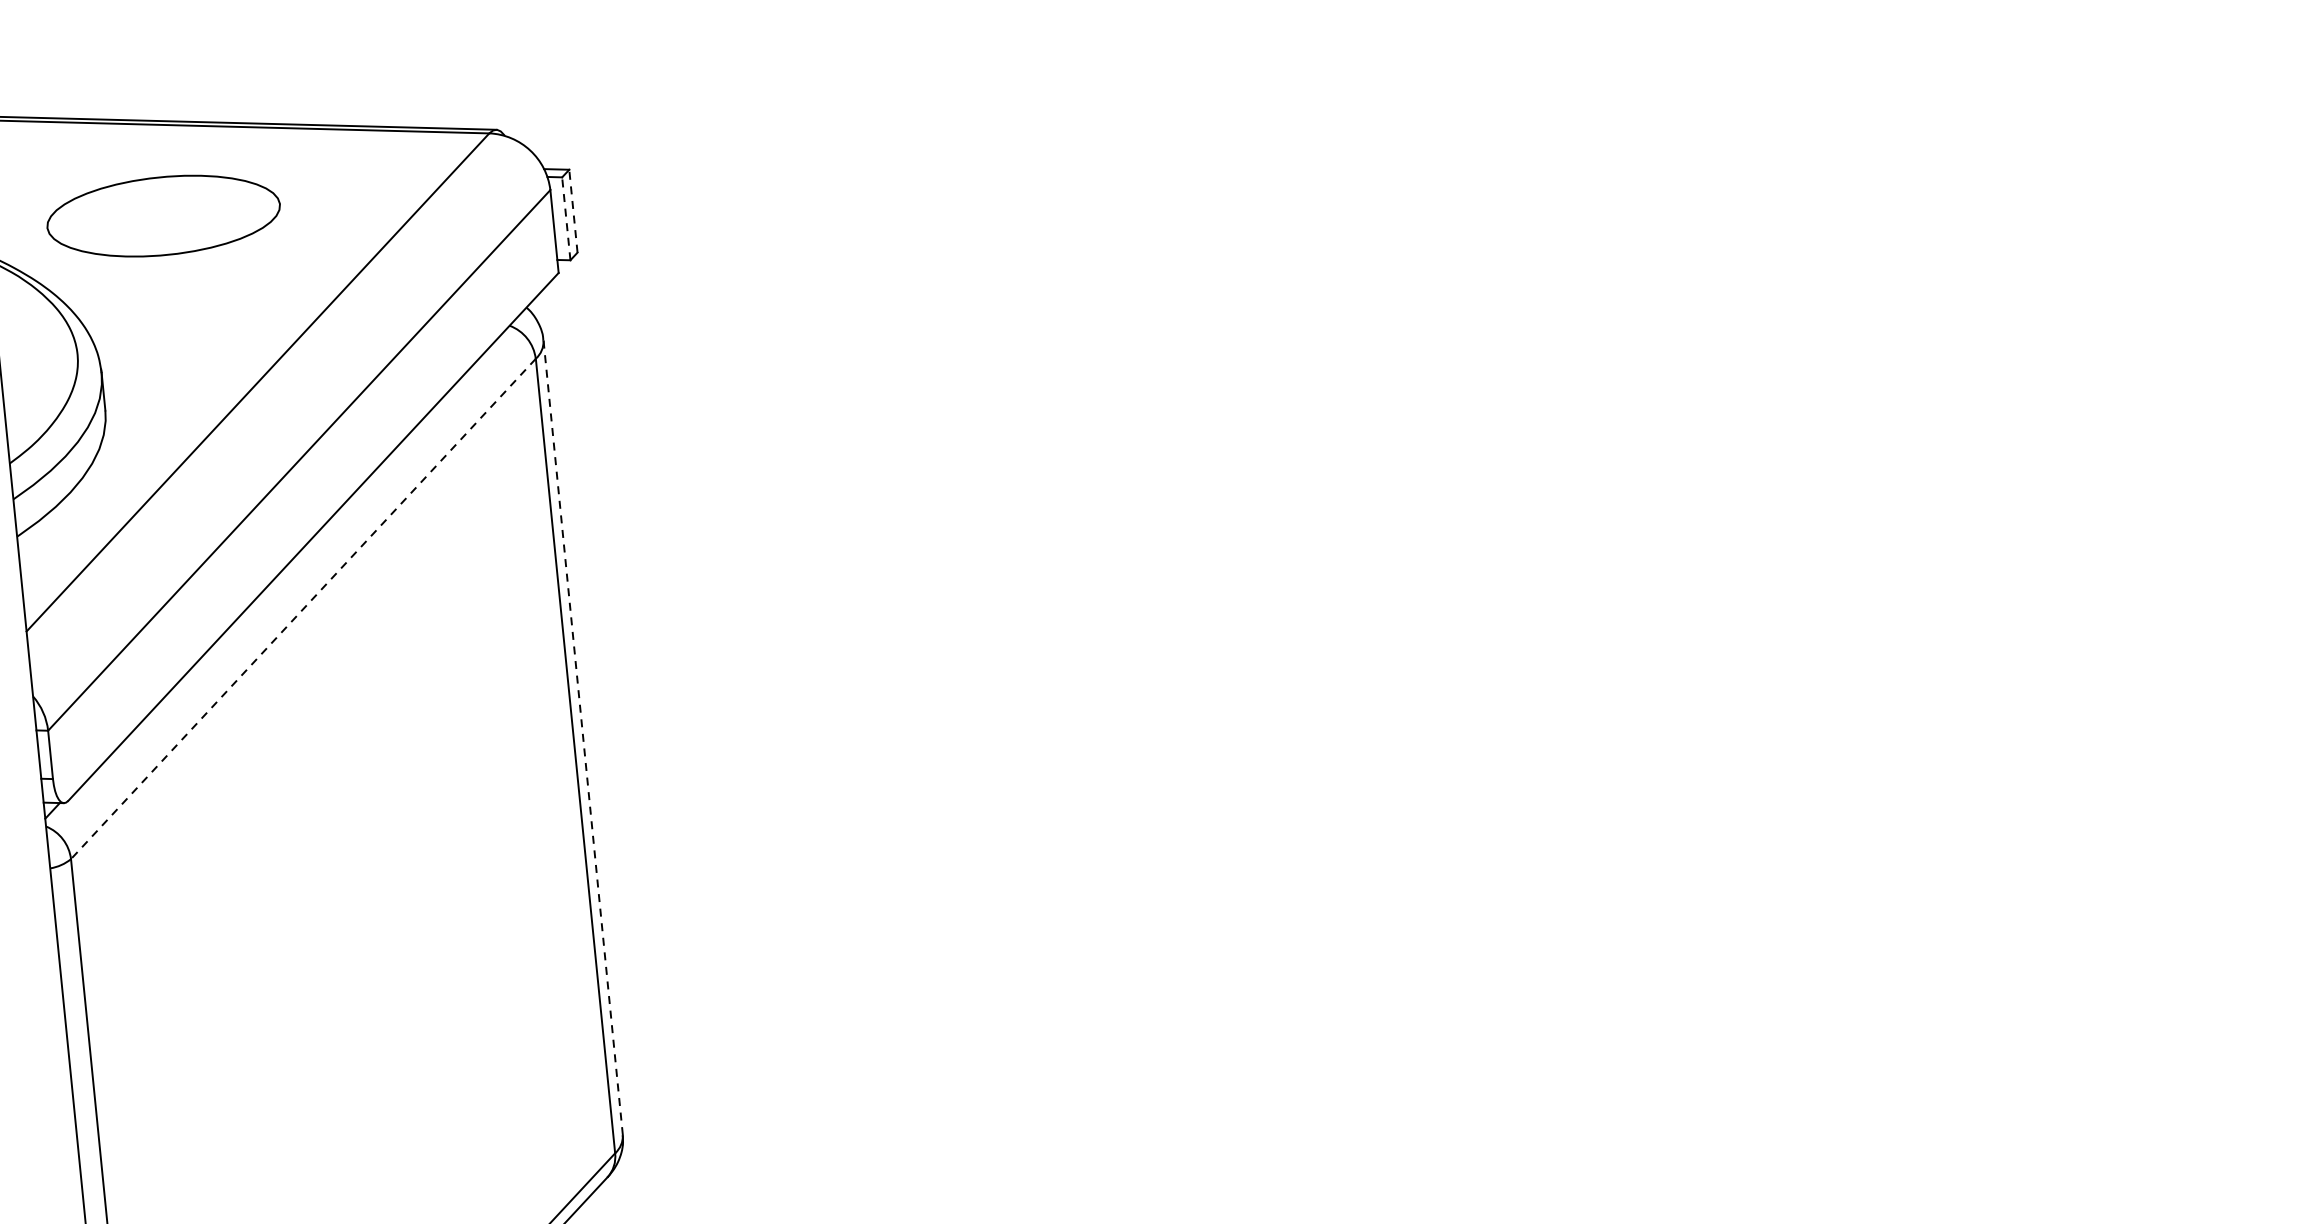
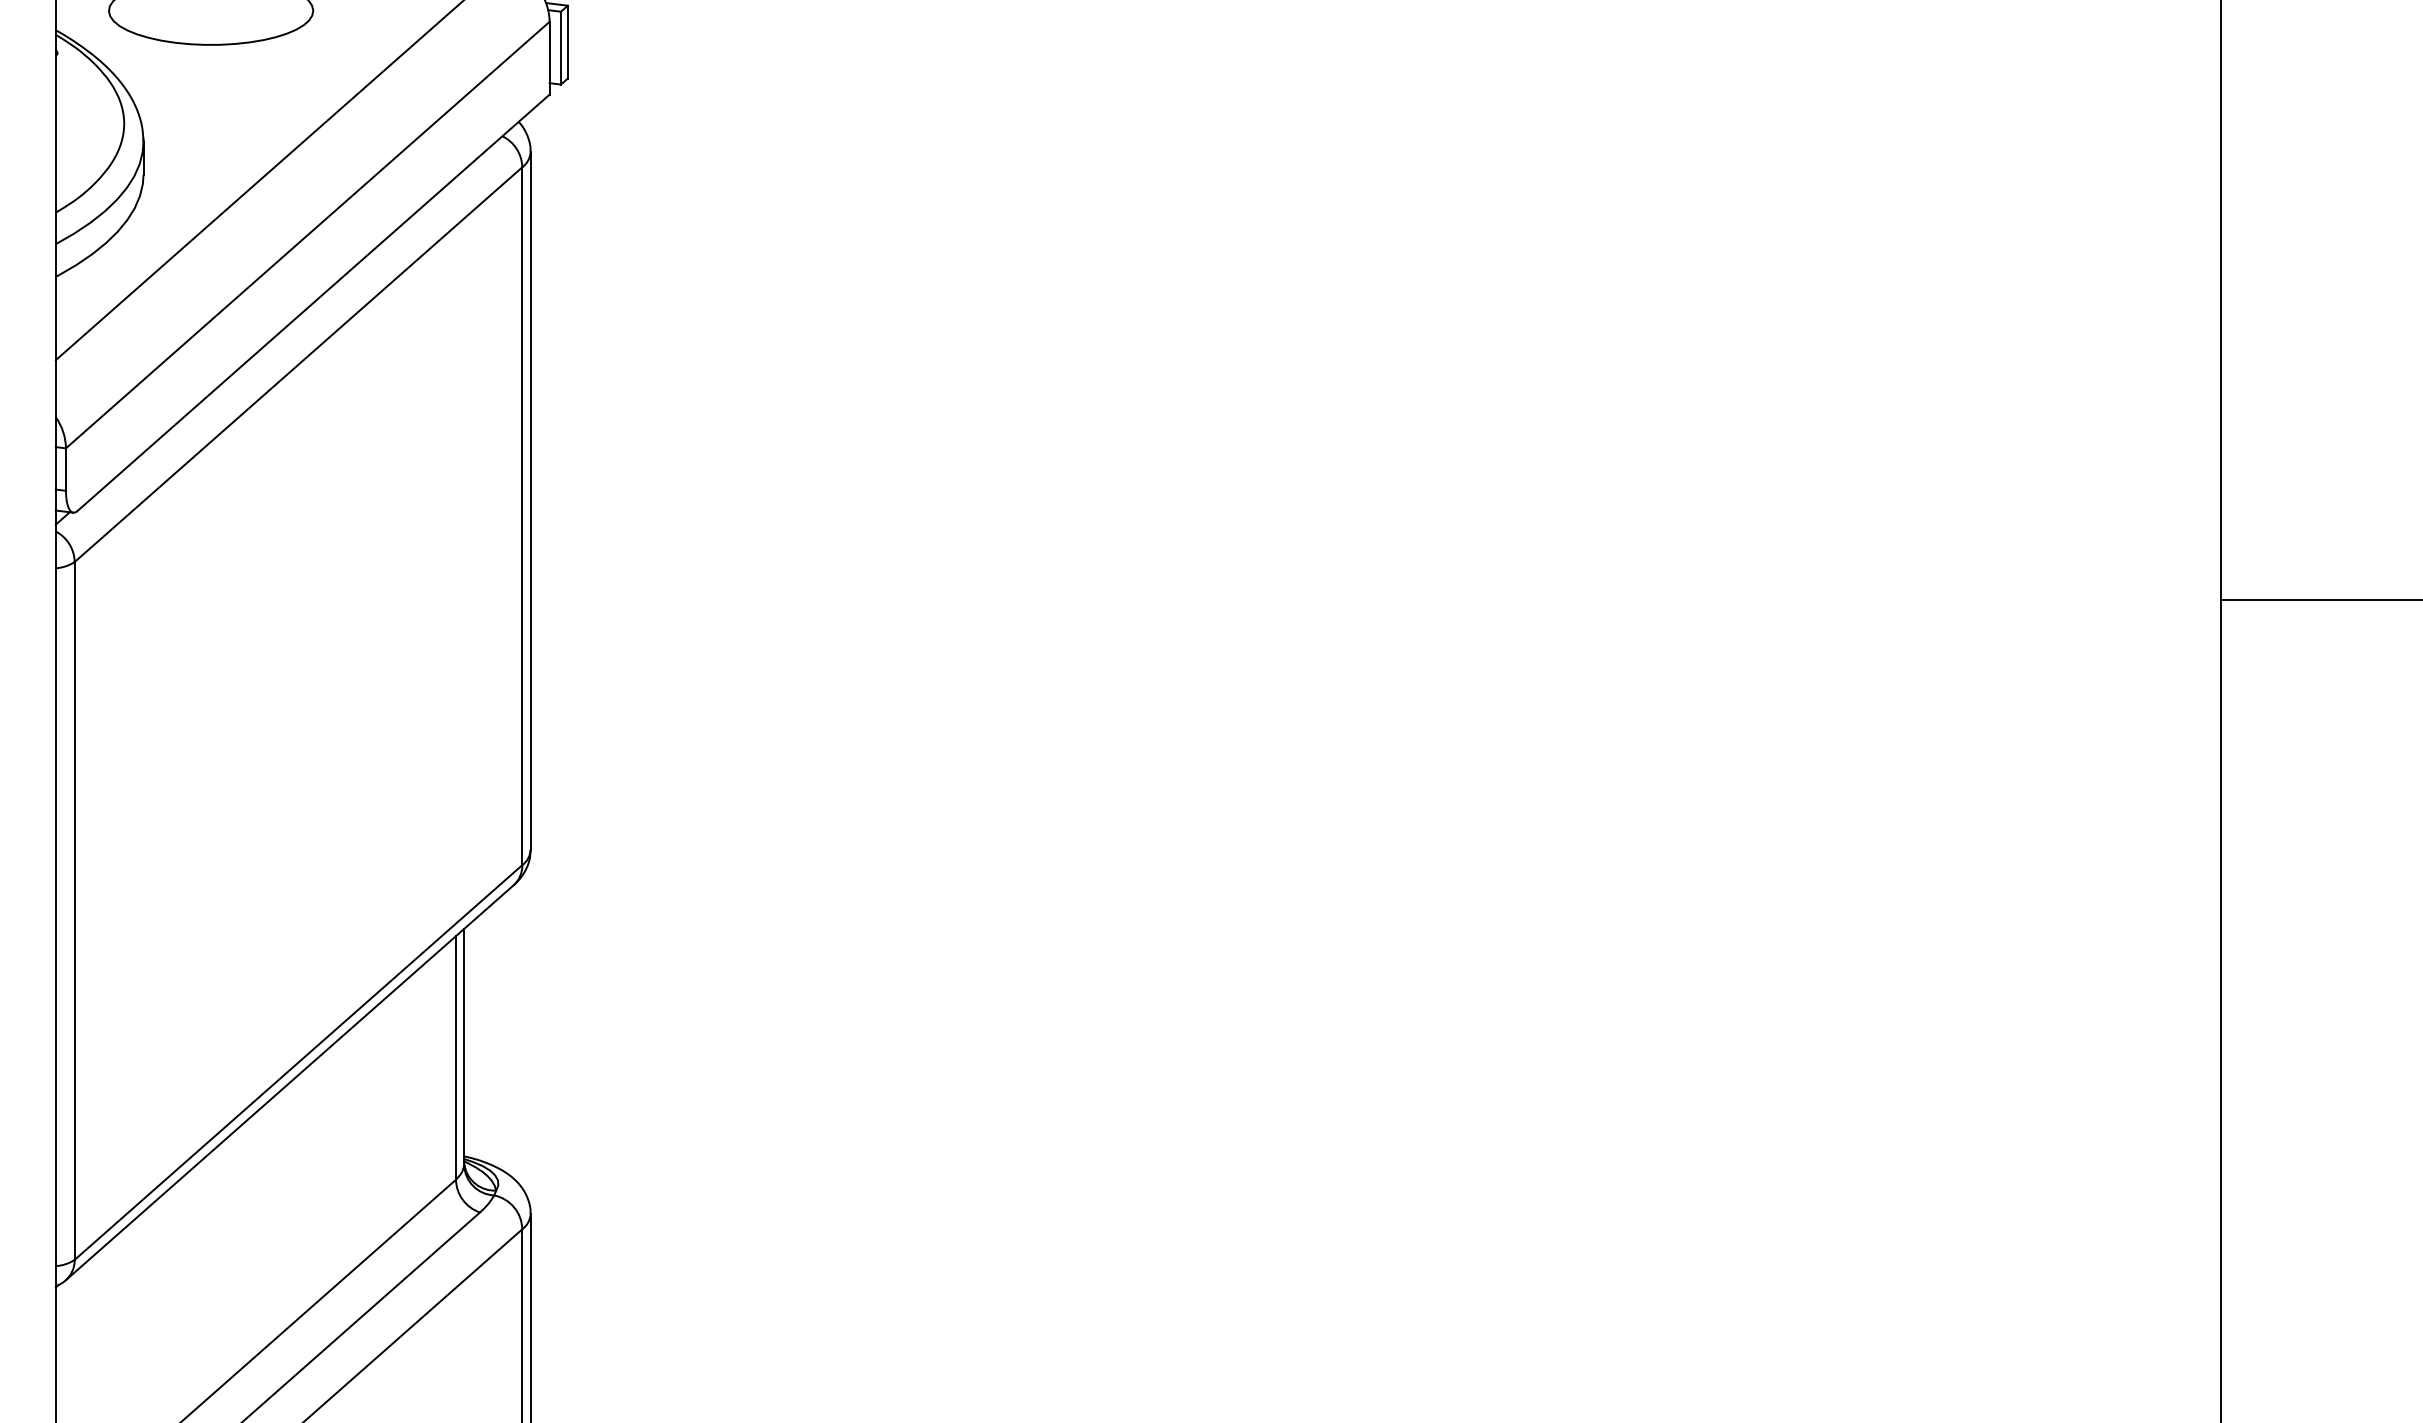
line: (572, 210) -> (567, 41), dashed -> solid
line: (566, 218) -> (561, 47), dashed -> solid
line: (303, 608) -> (298, 364), dashed -> solid
line: (582, 737) -> (530, 500), dashed -> solid

